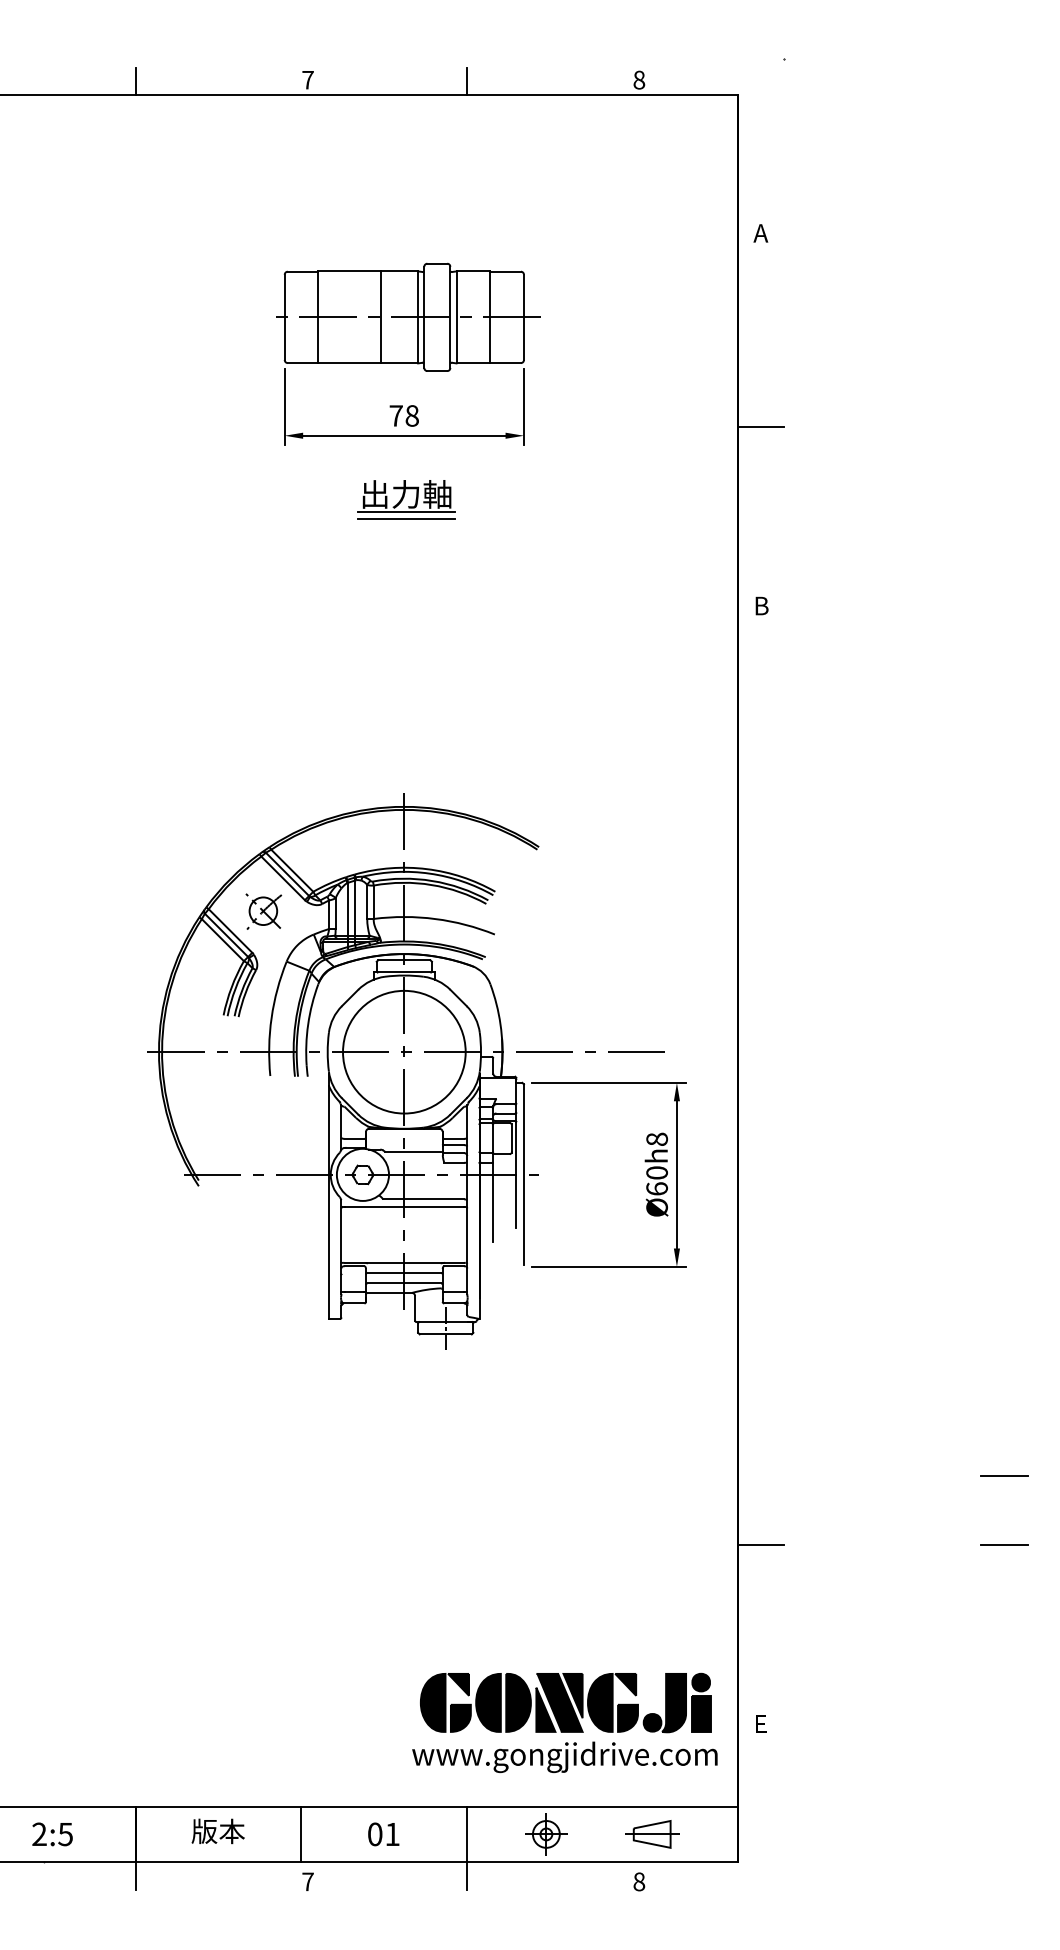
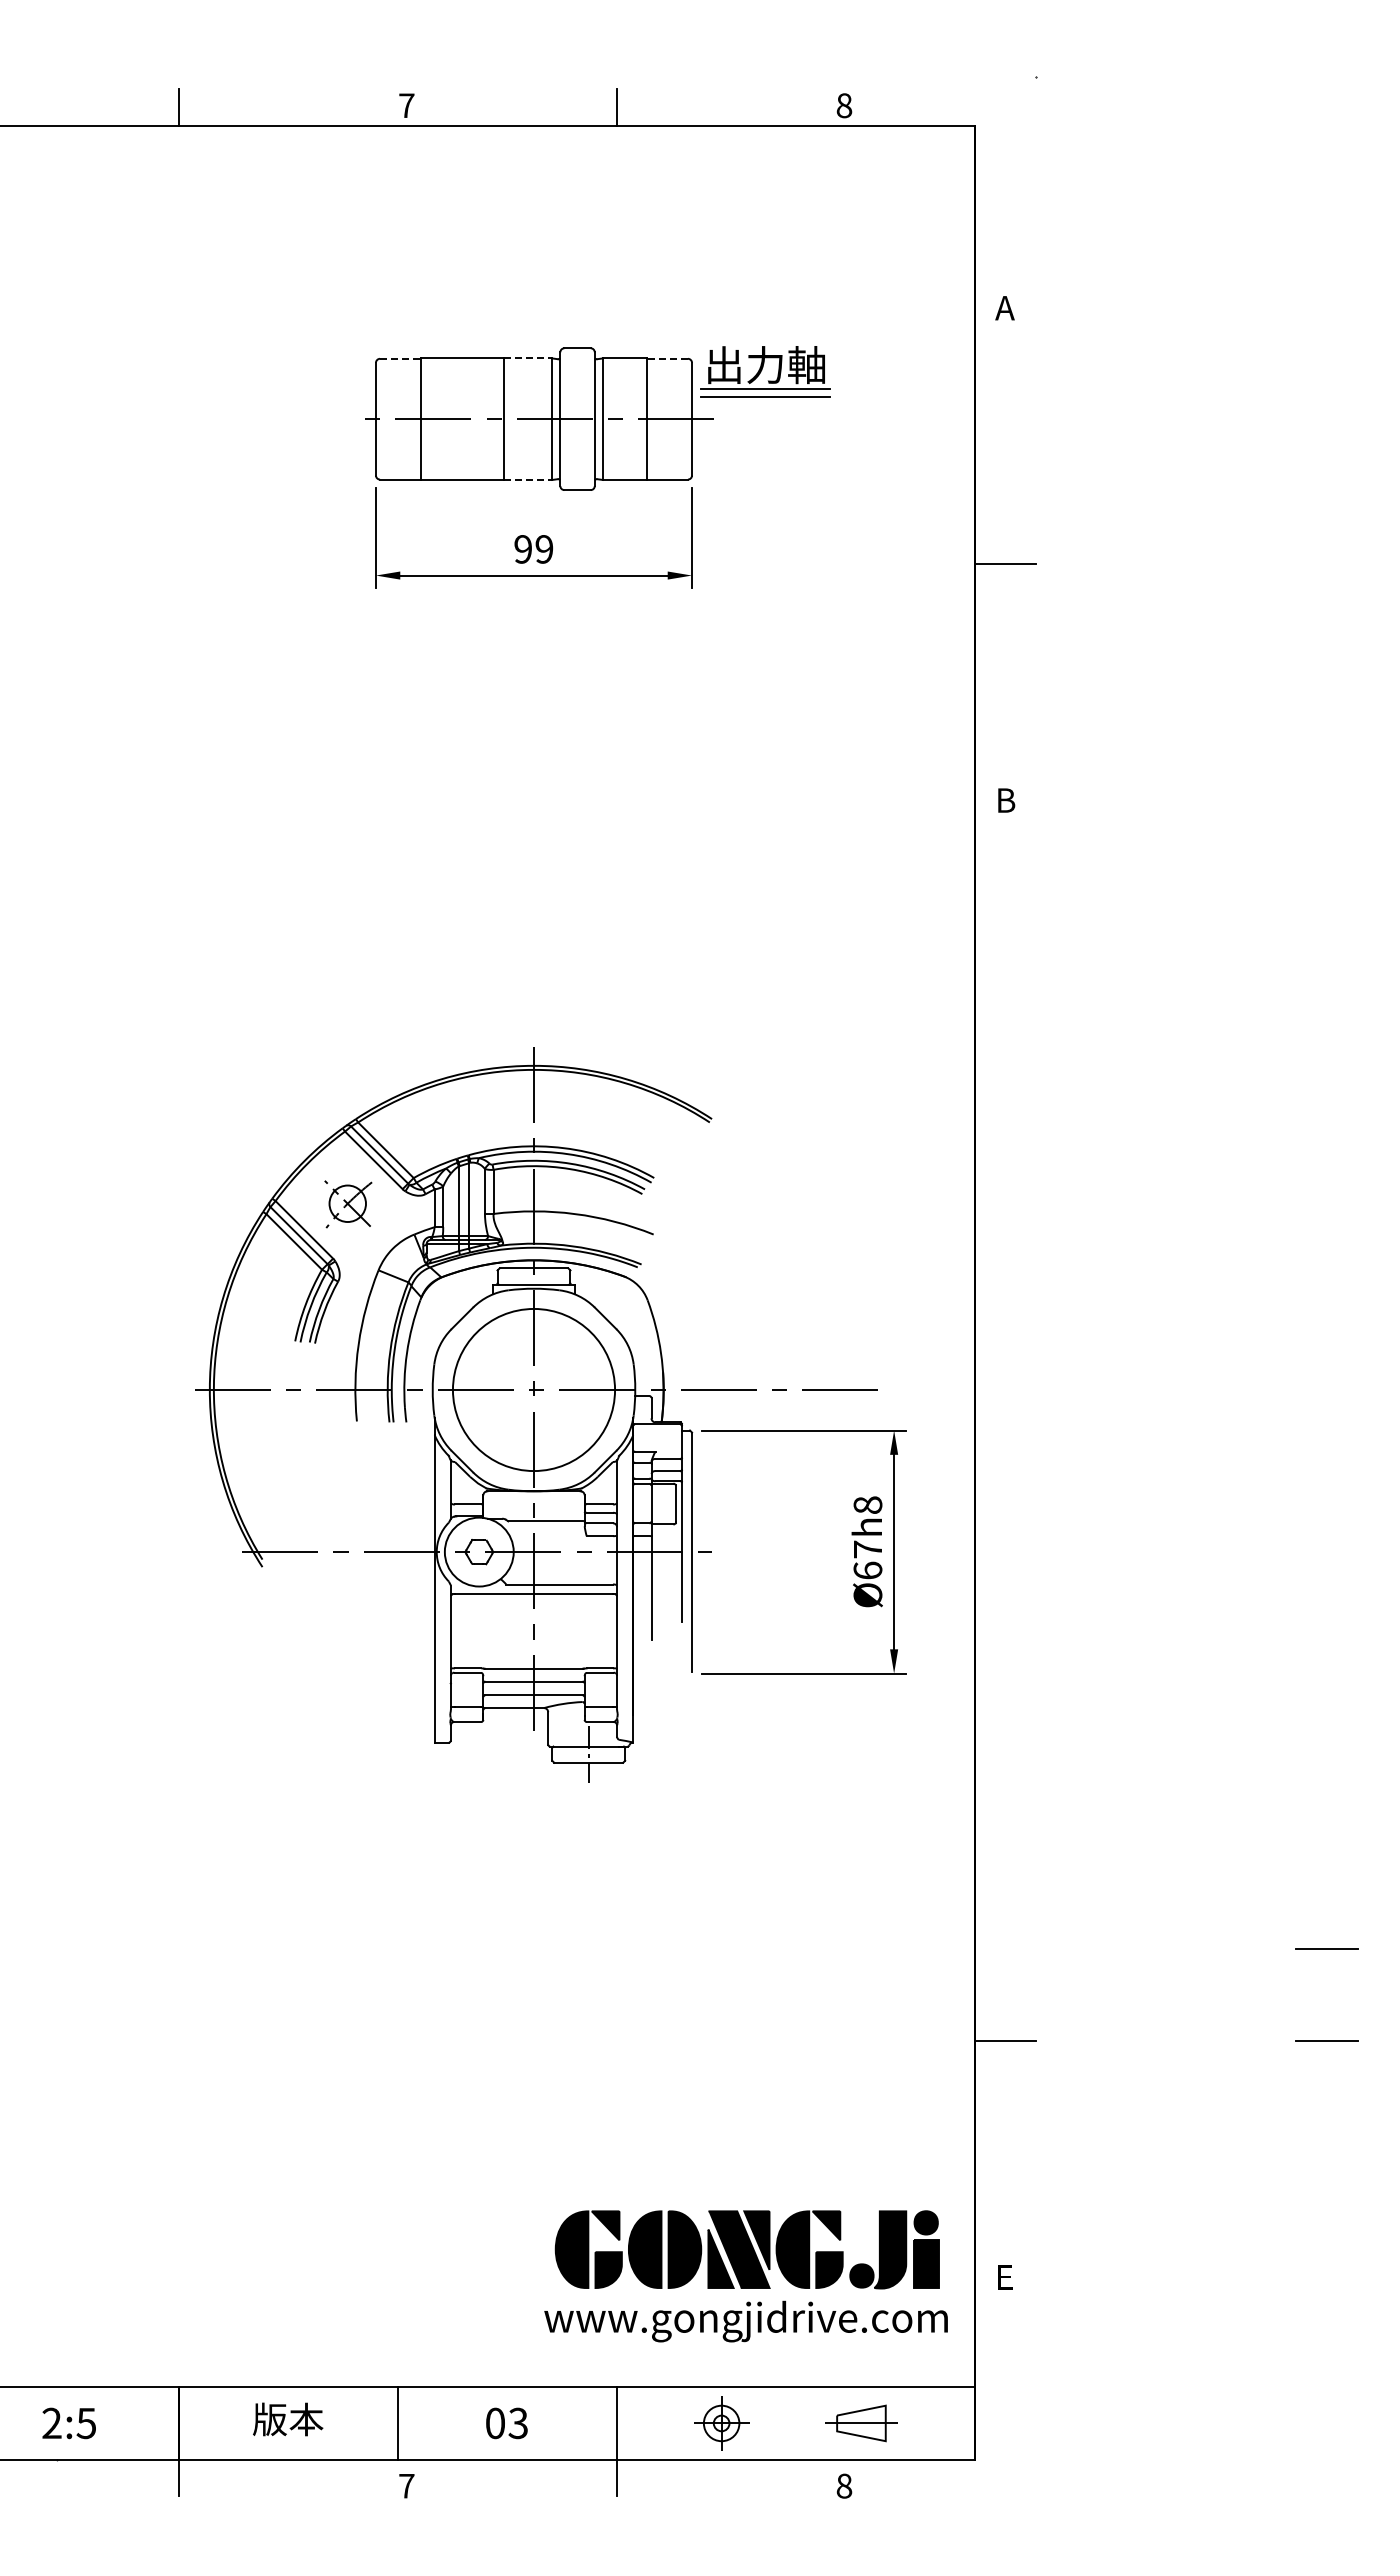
line: (303, 271) -> (400, 358), solid -> dashed
line: (400, 271) -> (528, 358), solid -> dashed
line: (505, 271) -> (667, 358), solid -> dashed
line: (400, 363) -> (528, 479), solid -> dashed
text: (403, 416) -> (533, 549), 78 -> 99
part: (406, 499) -> (765, 371), moved
text: (656, 1172) -> (867, 1549), Ø60h8 -> Ø67h8
text: (391, 1834) -> (517, 2423), 01 -> 03

